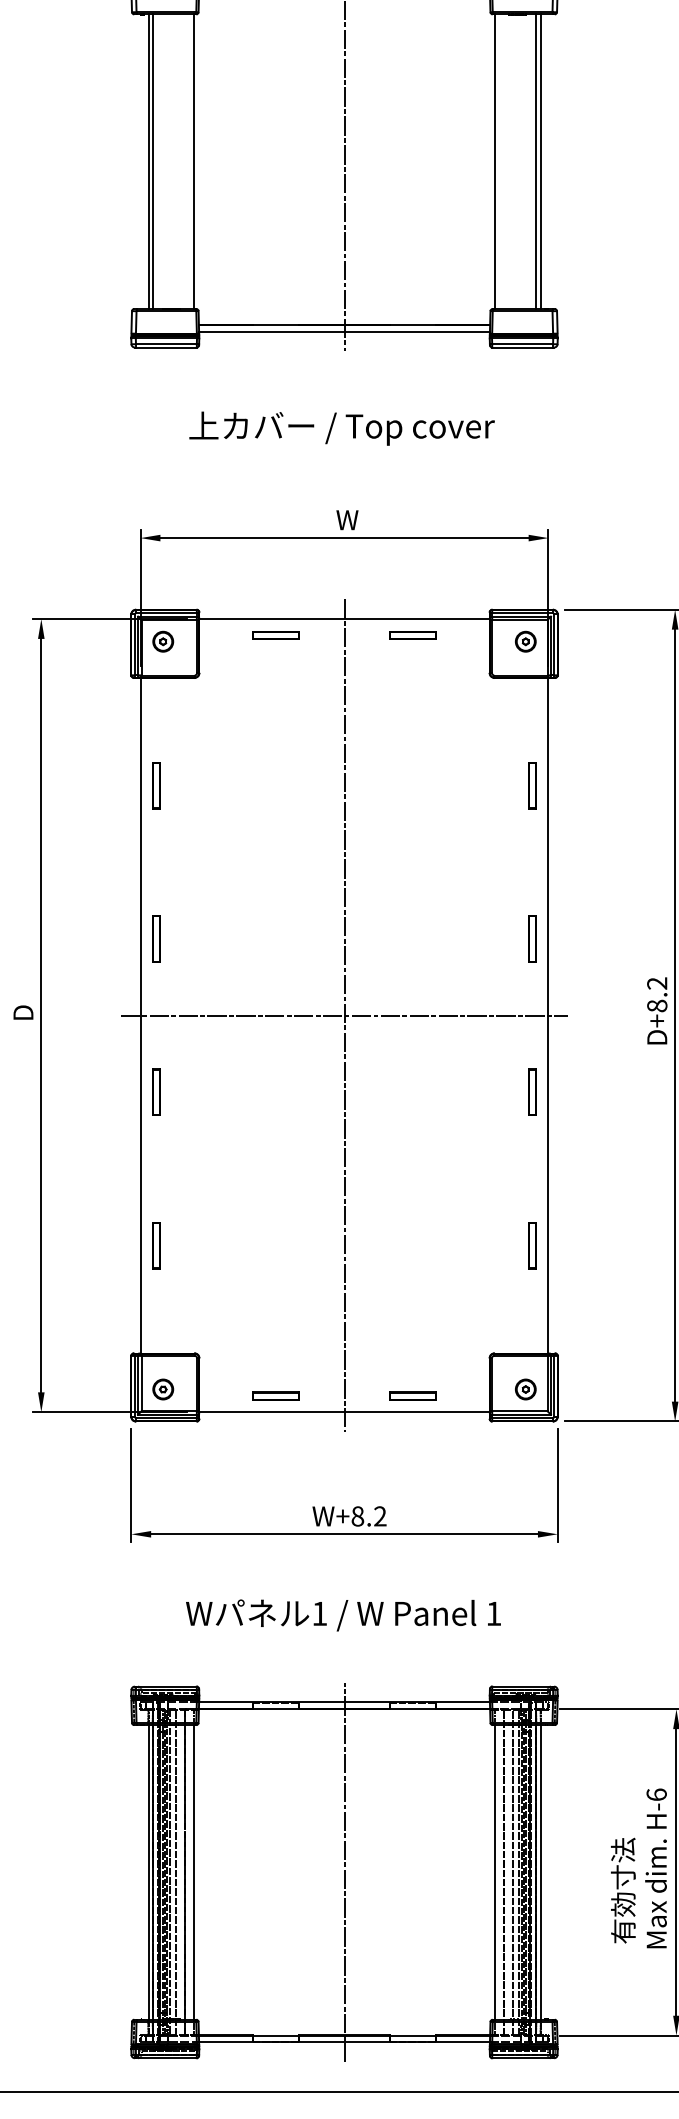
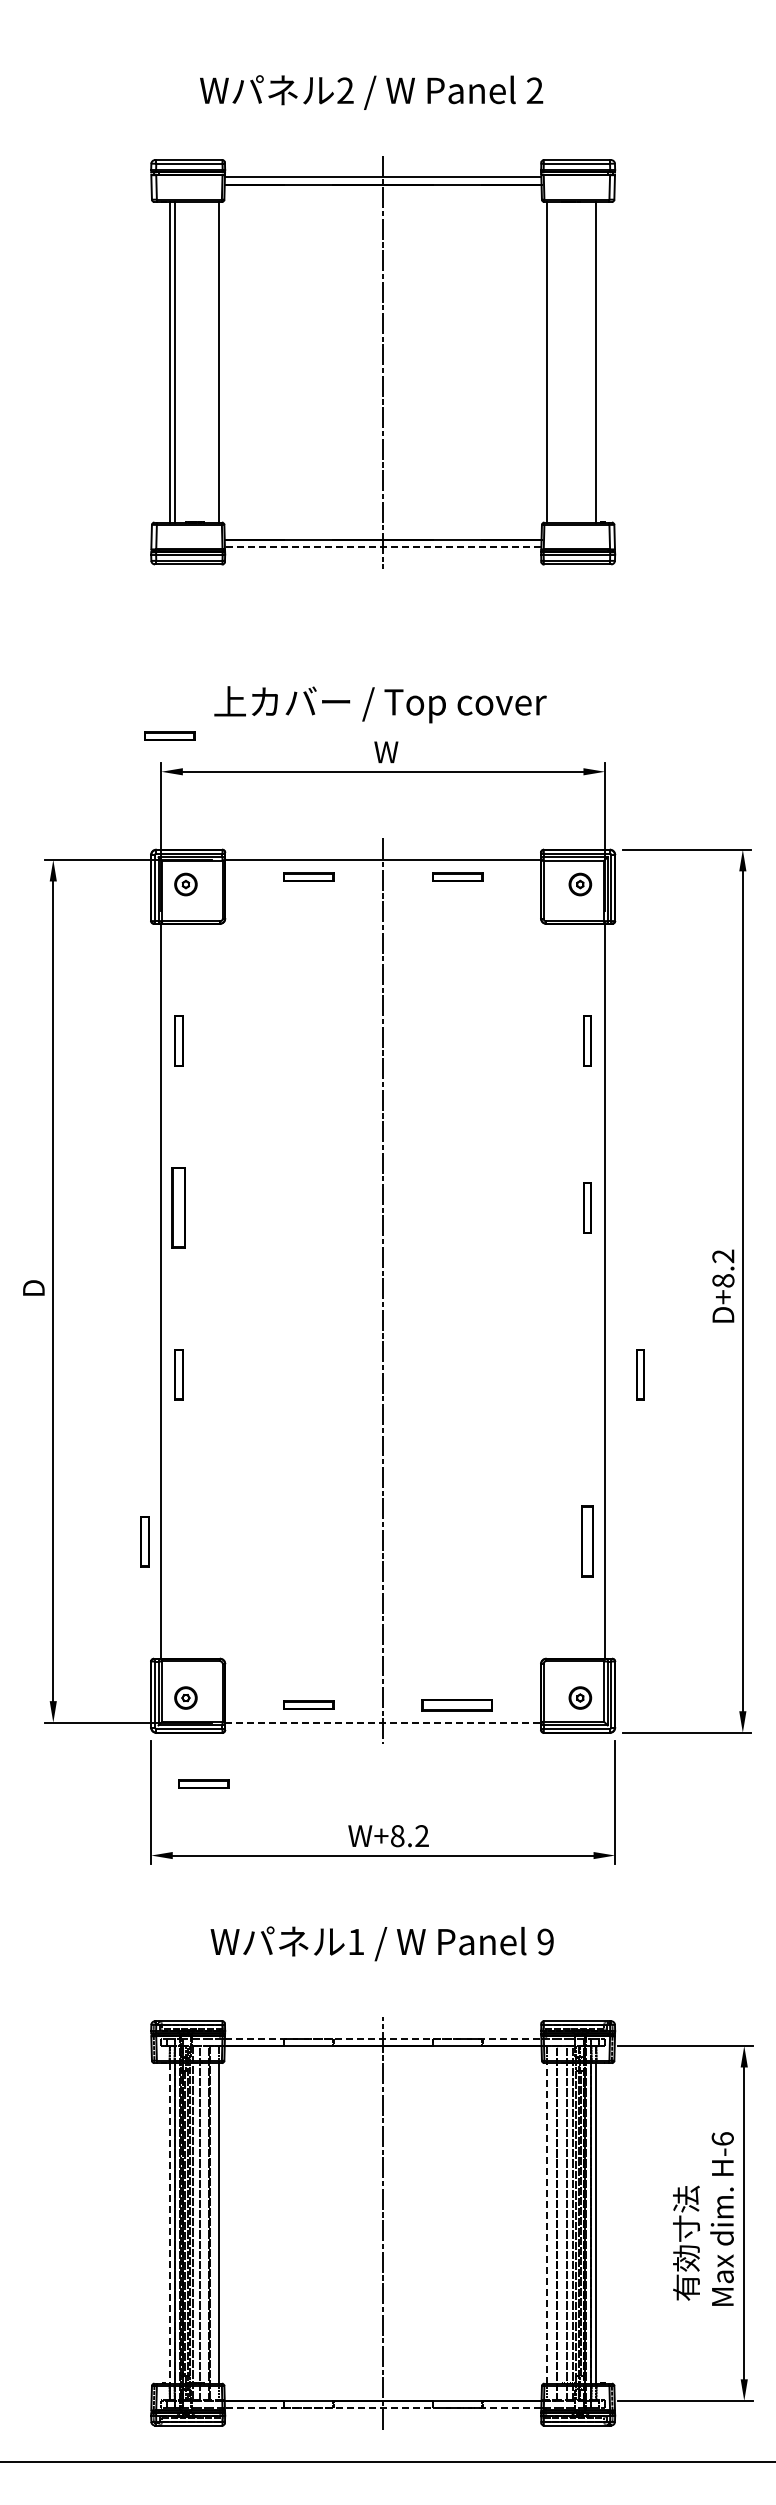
line: (536, 161) -> (591, 362), removed
line: (343, 331) -> (382, 547), solid -> dashed
text: (342, 428) -> (380, 704), moved
part: (148, 504) -> (169, 735), added
part: (156, 938) -> (178, 1207), size x1.6
line: (343, 1015) -> (382, 1291), removed
part: (532, 1092) -> (640, 1374), moved
part: (156, 1245) -> (144, 1541), moved
part: (532, 1245) -> (587, 1541), size x1.4
part: (412, 1395) -> (457, 1704), size x1.4
line: (344, 1412) -> (383, 1722), solid -> dashed
part: (179, 1468) -> (203, 1783), added
text: (493, 1613) -> (545, 1941), 1 -> 9
line: (344, 1702) -> (383, 2038), solid -> dashed
line: (495, 1871) -> (547, 2222), solid -> dashed
line: (148, 1872) -> (169, 2223), solid -> dashed
line: (343, 2042) -> (382, 2408), solid -> dashed

